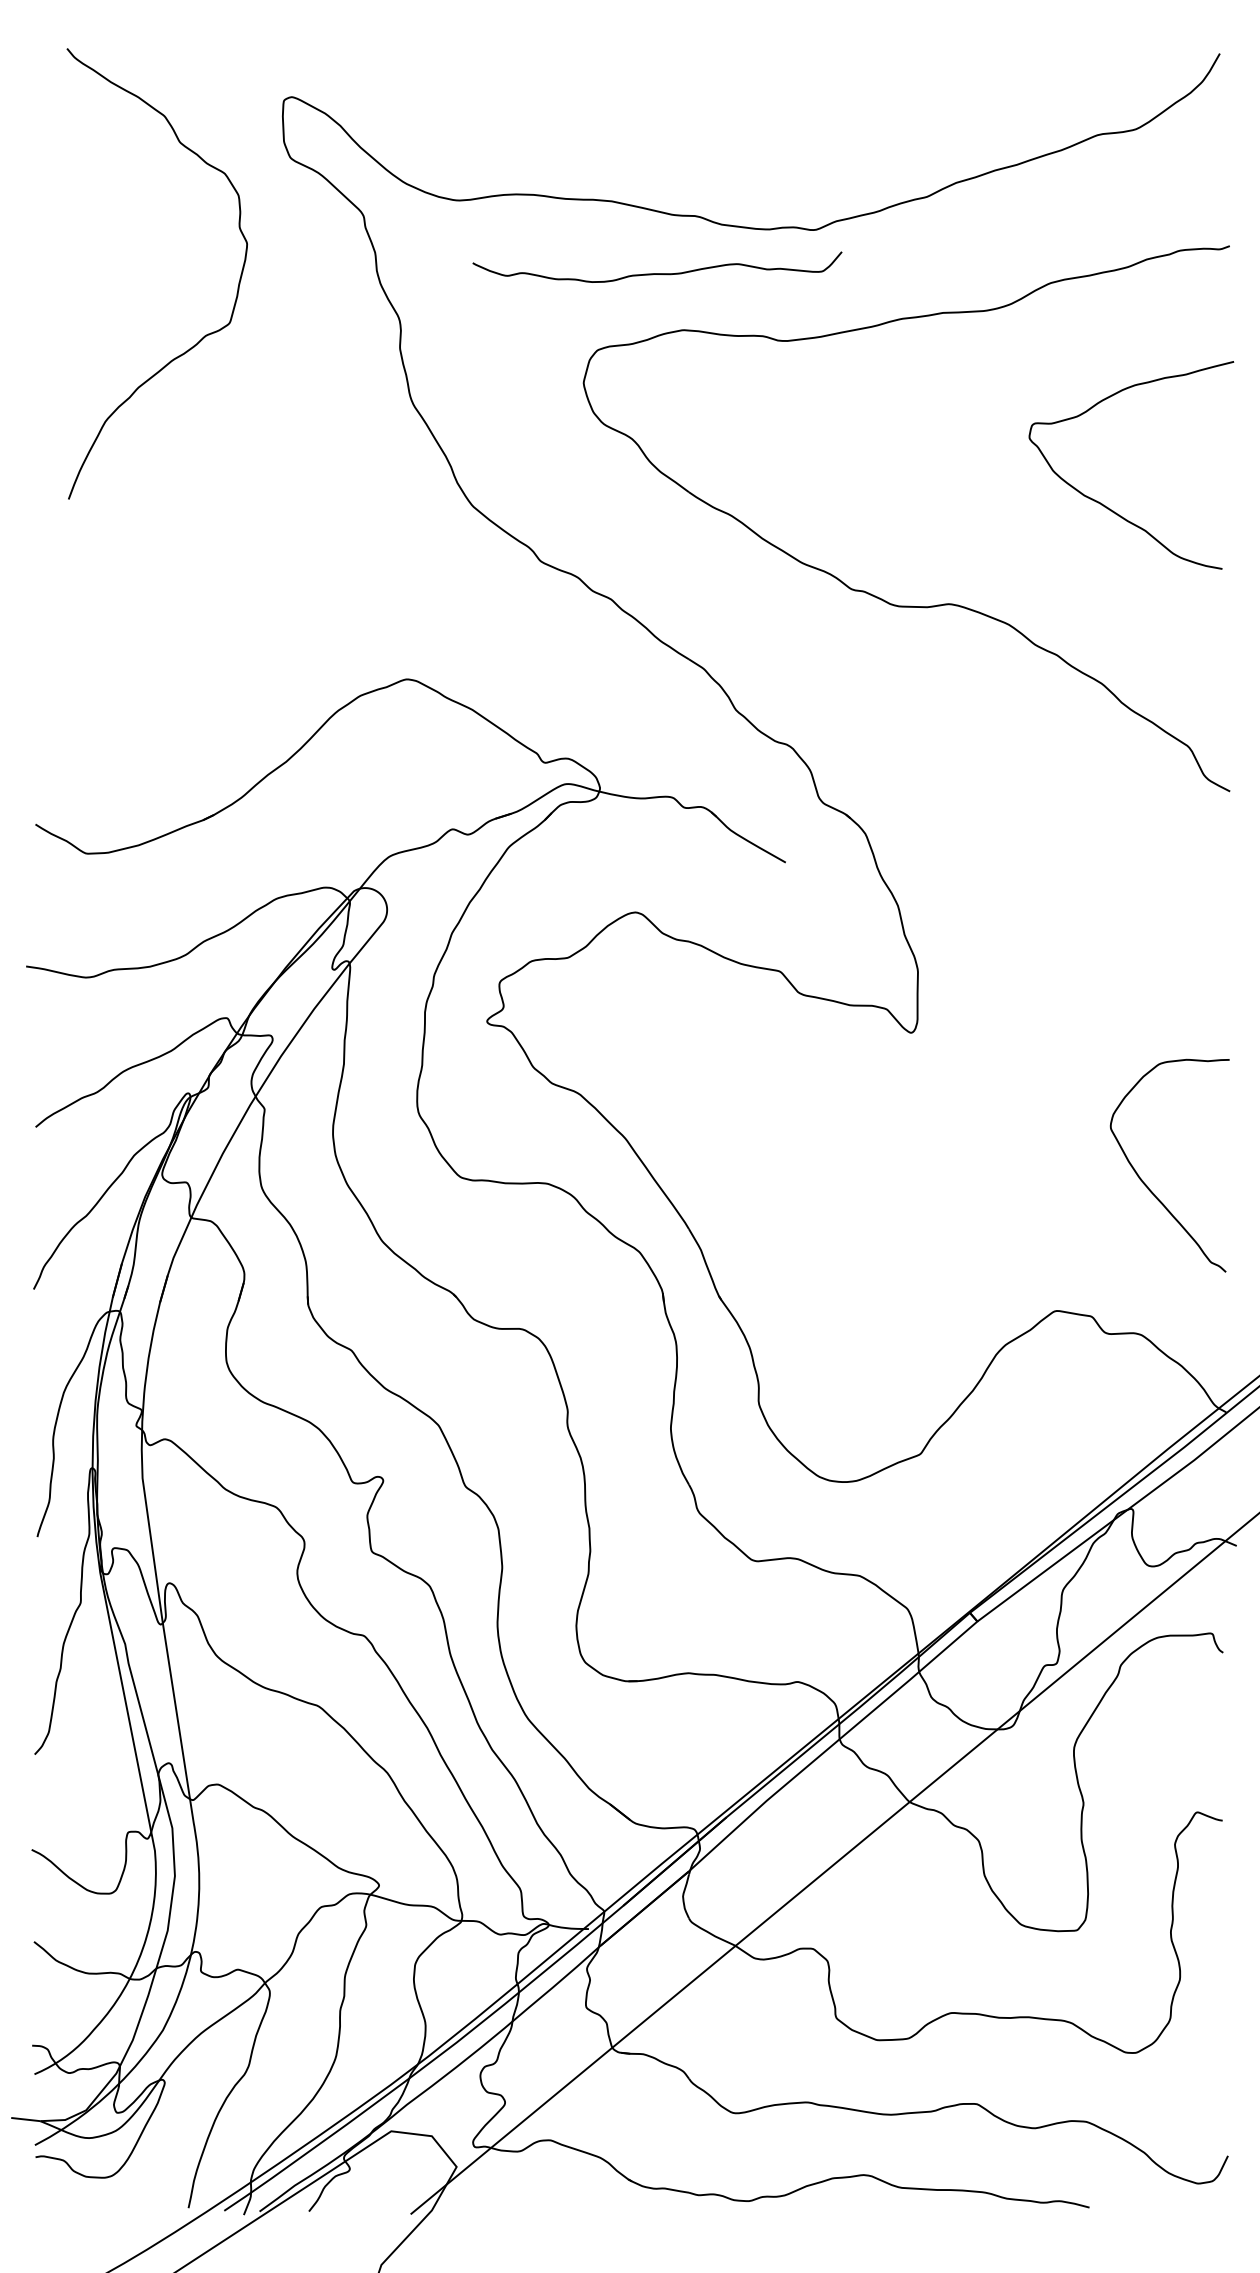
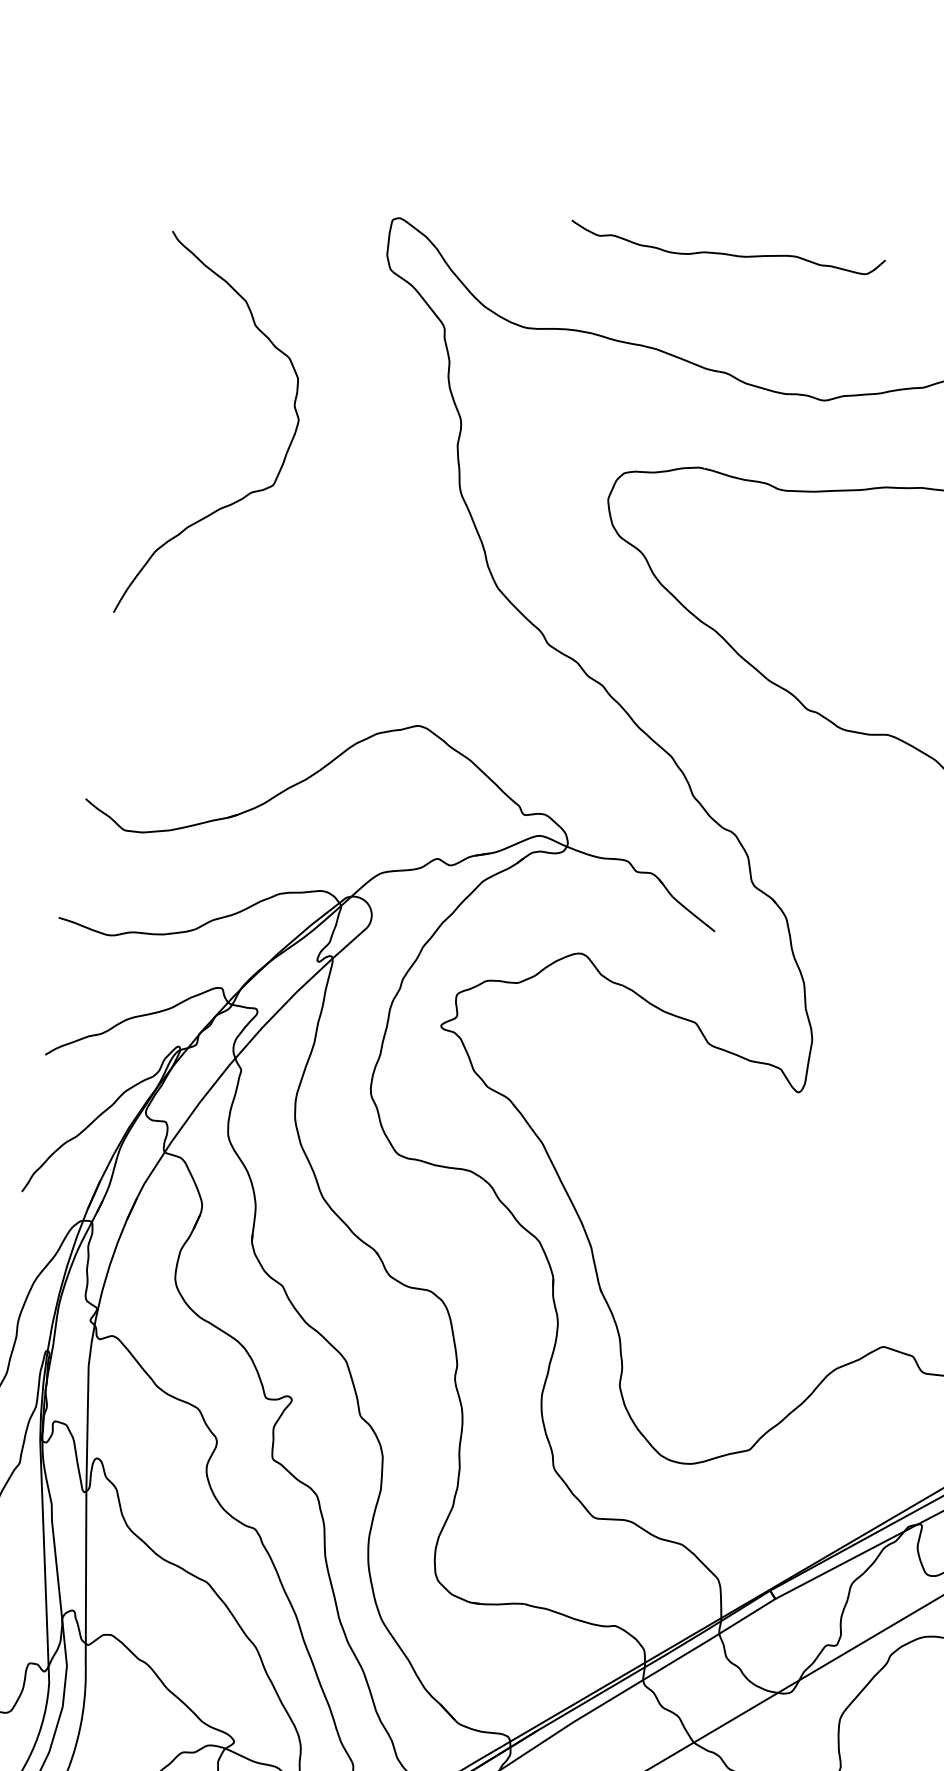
part: (657, 273) -> (726, 253), moved
curve: (204, 335) -> (250, 492), moved

